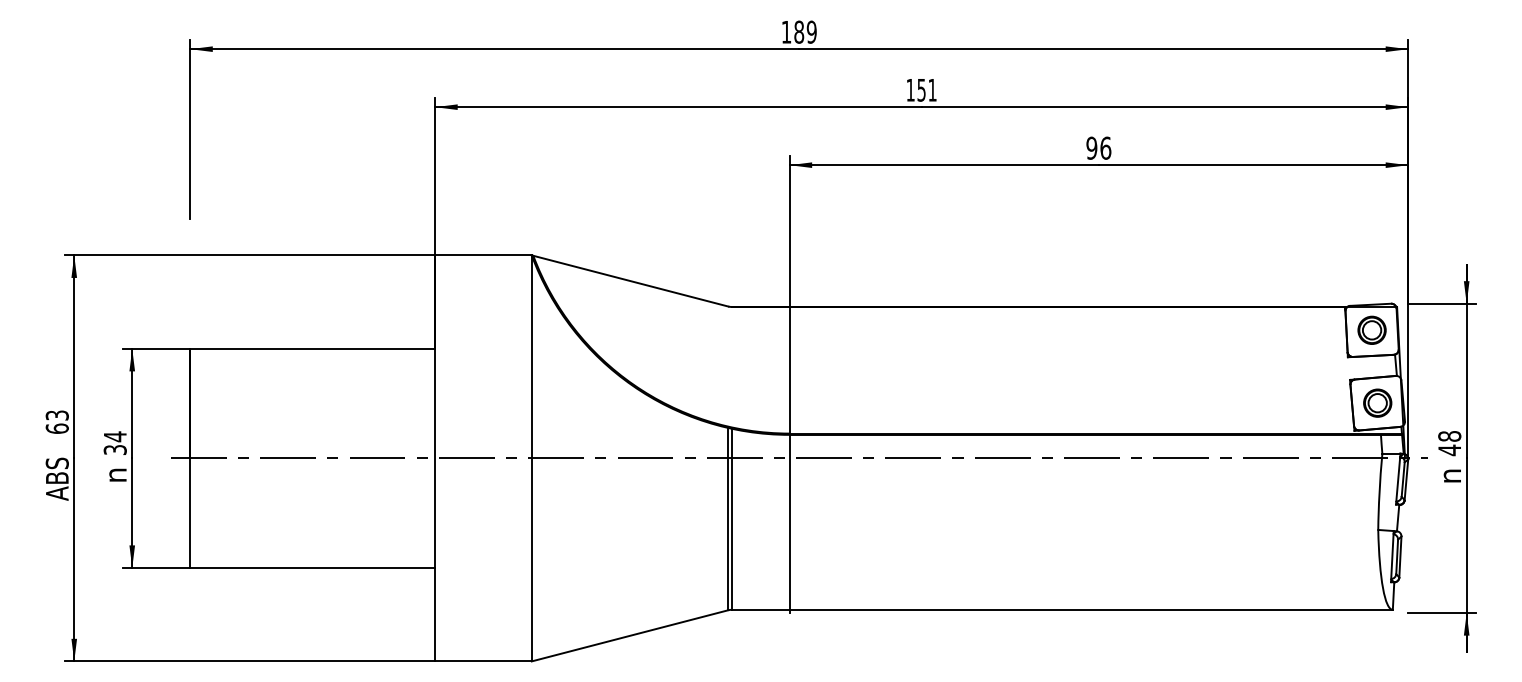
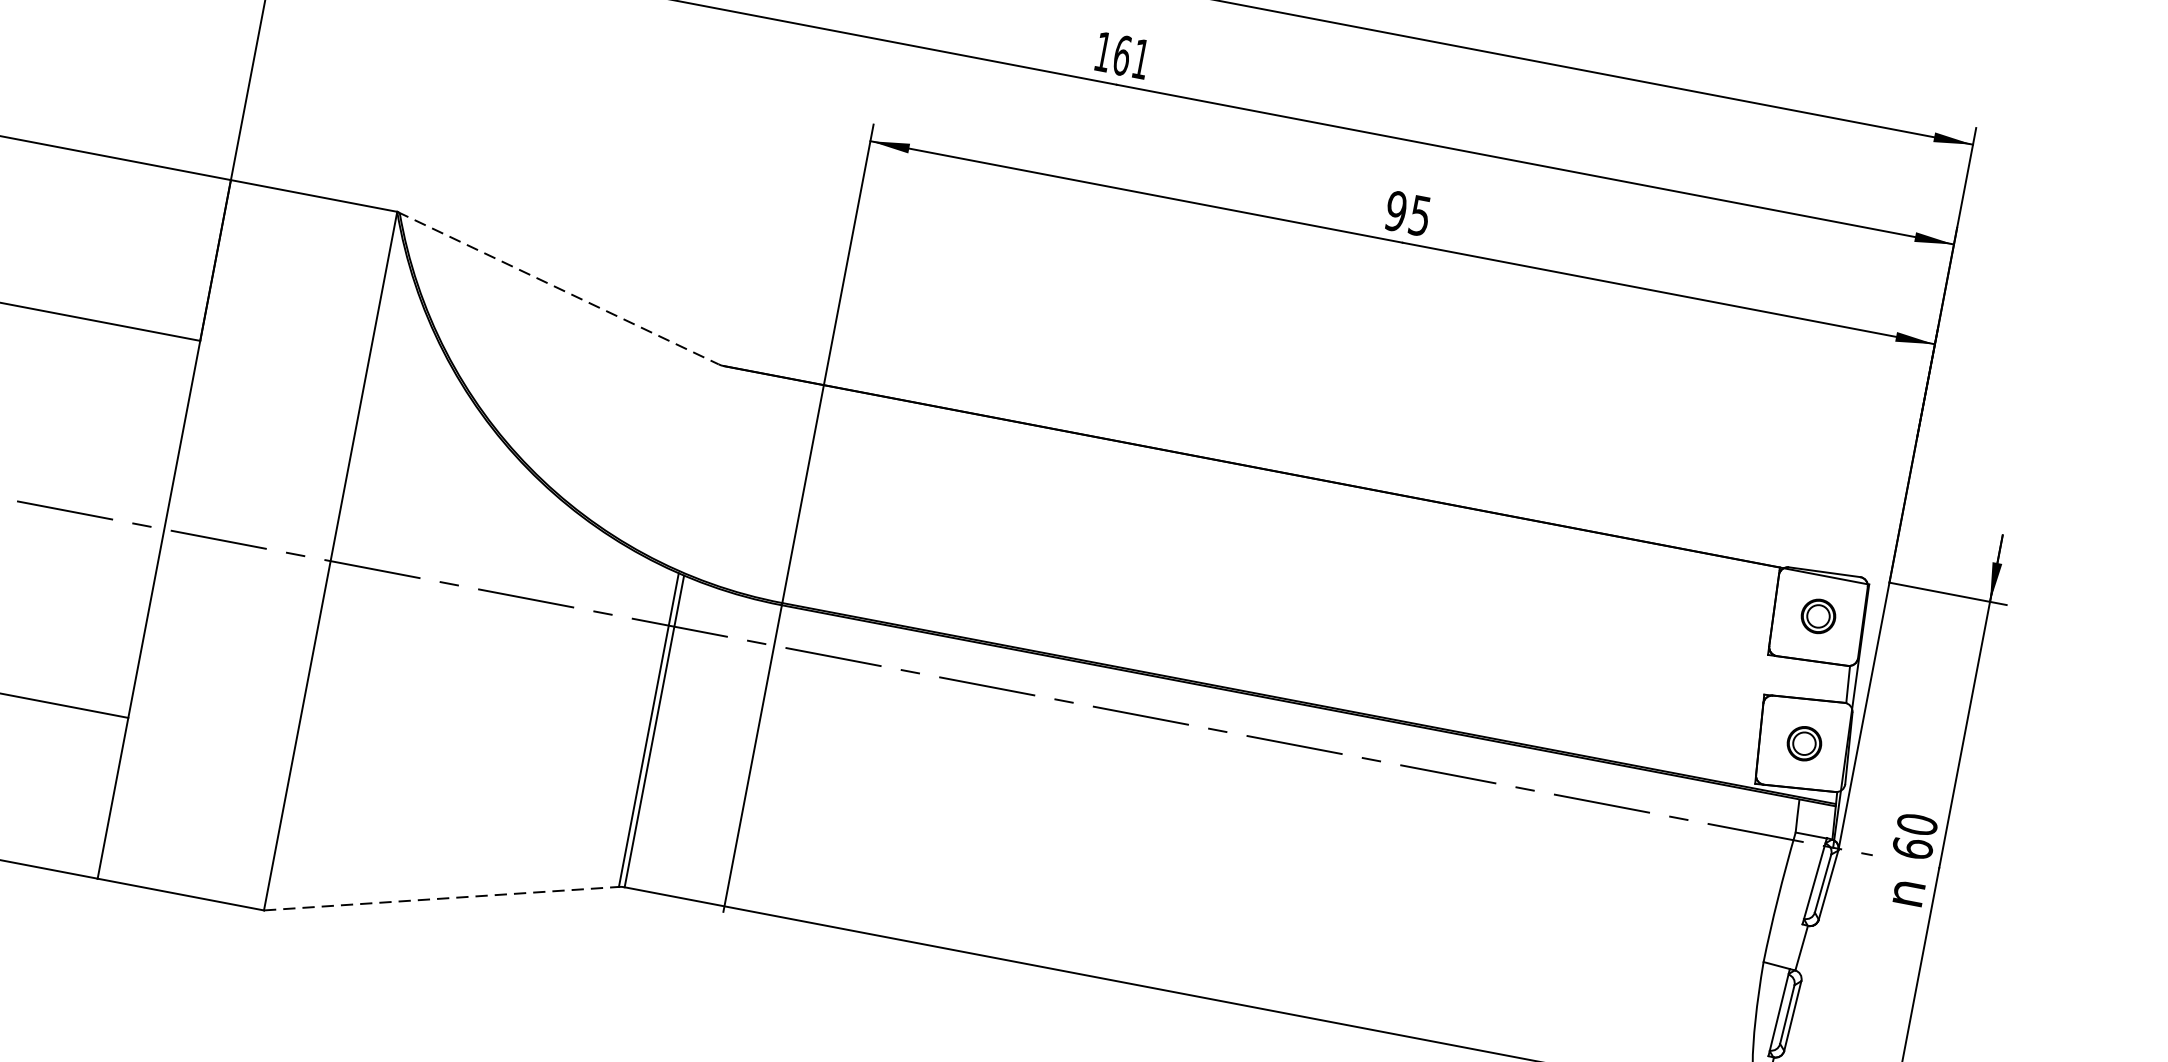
text: (921, 89) -> (1122, 54), 151 -> 161
text: (1105, 147) -> (1419, 214), 96 -> 95
line: (630, 280) -> (558, 287), solid -> dashed
part: (1371, 329) -> (1817, 614), size x0.7
part: (1377, 402) -> (1804, 742), size x0.7
text: (1449, 443) -> (1914, 836), 48 -> 60
line: (630, 635) -> (442, 898), solid -> dashed

